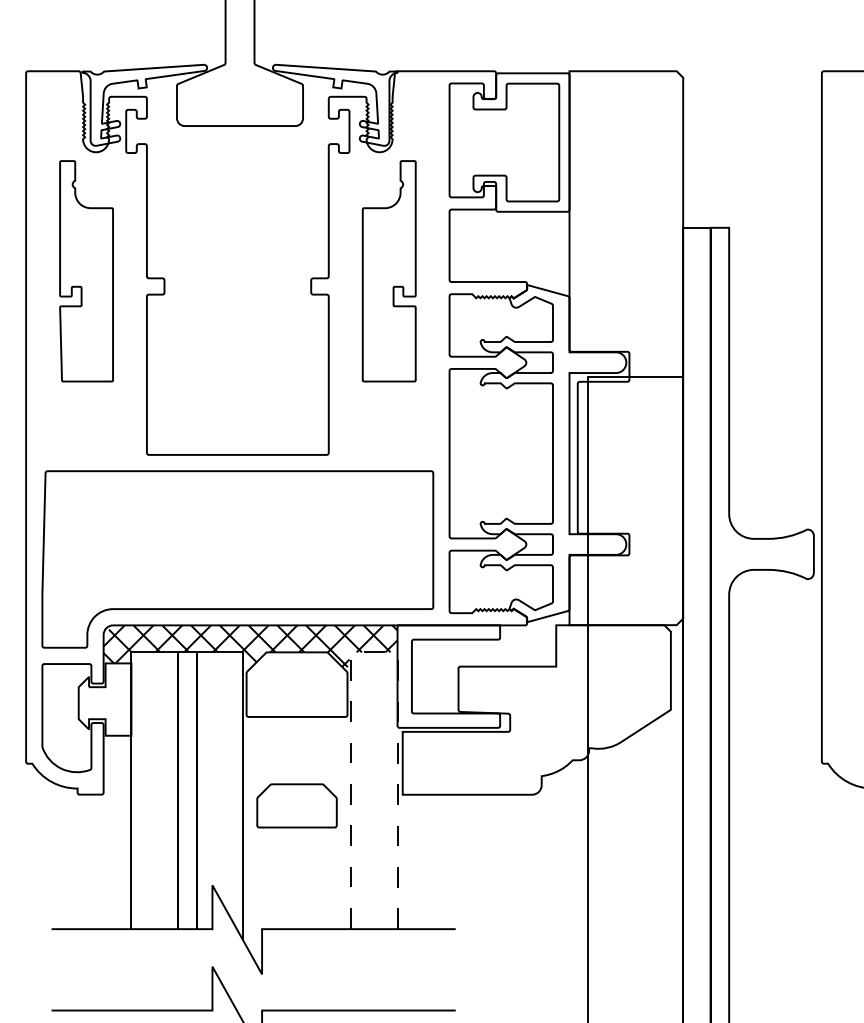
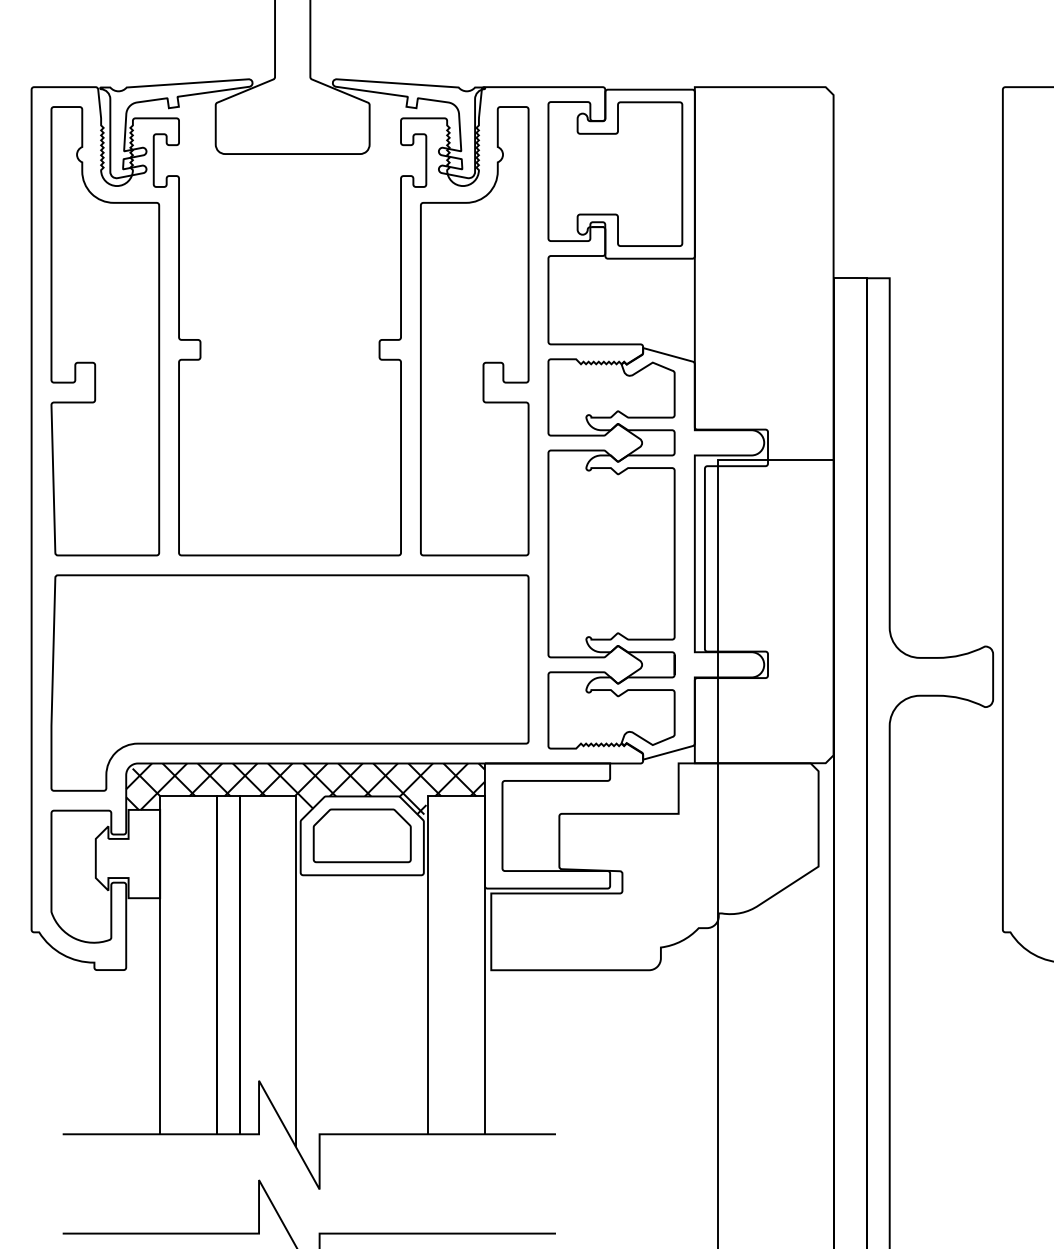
part: (86, 271) -> (105, 331), size x1.67
part: (388, 271) -> (474, 331), size x1.67
line: (374, 652) -> (456, 796), dashed -> solid
part: (296, 805) -> (361, 835), moved

